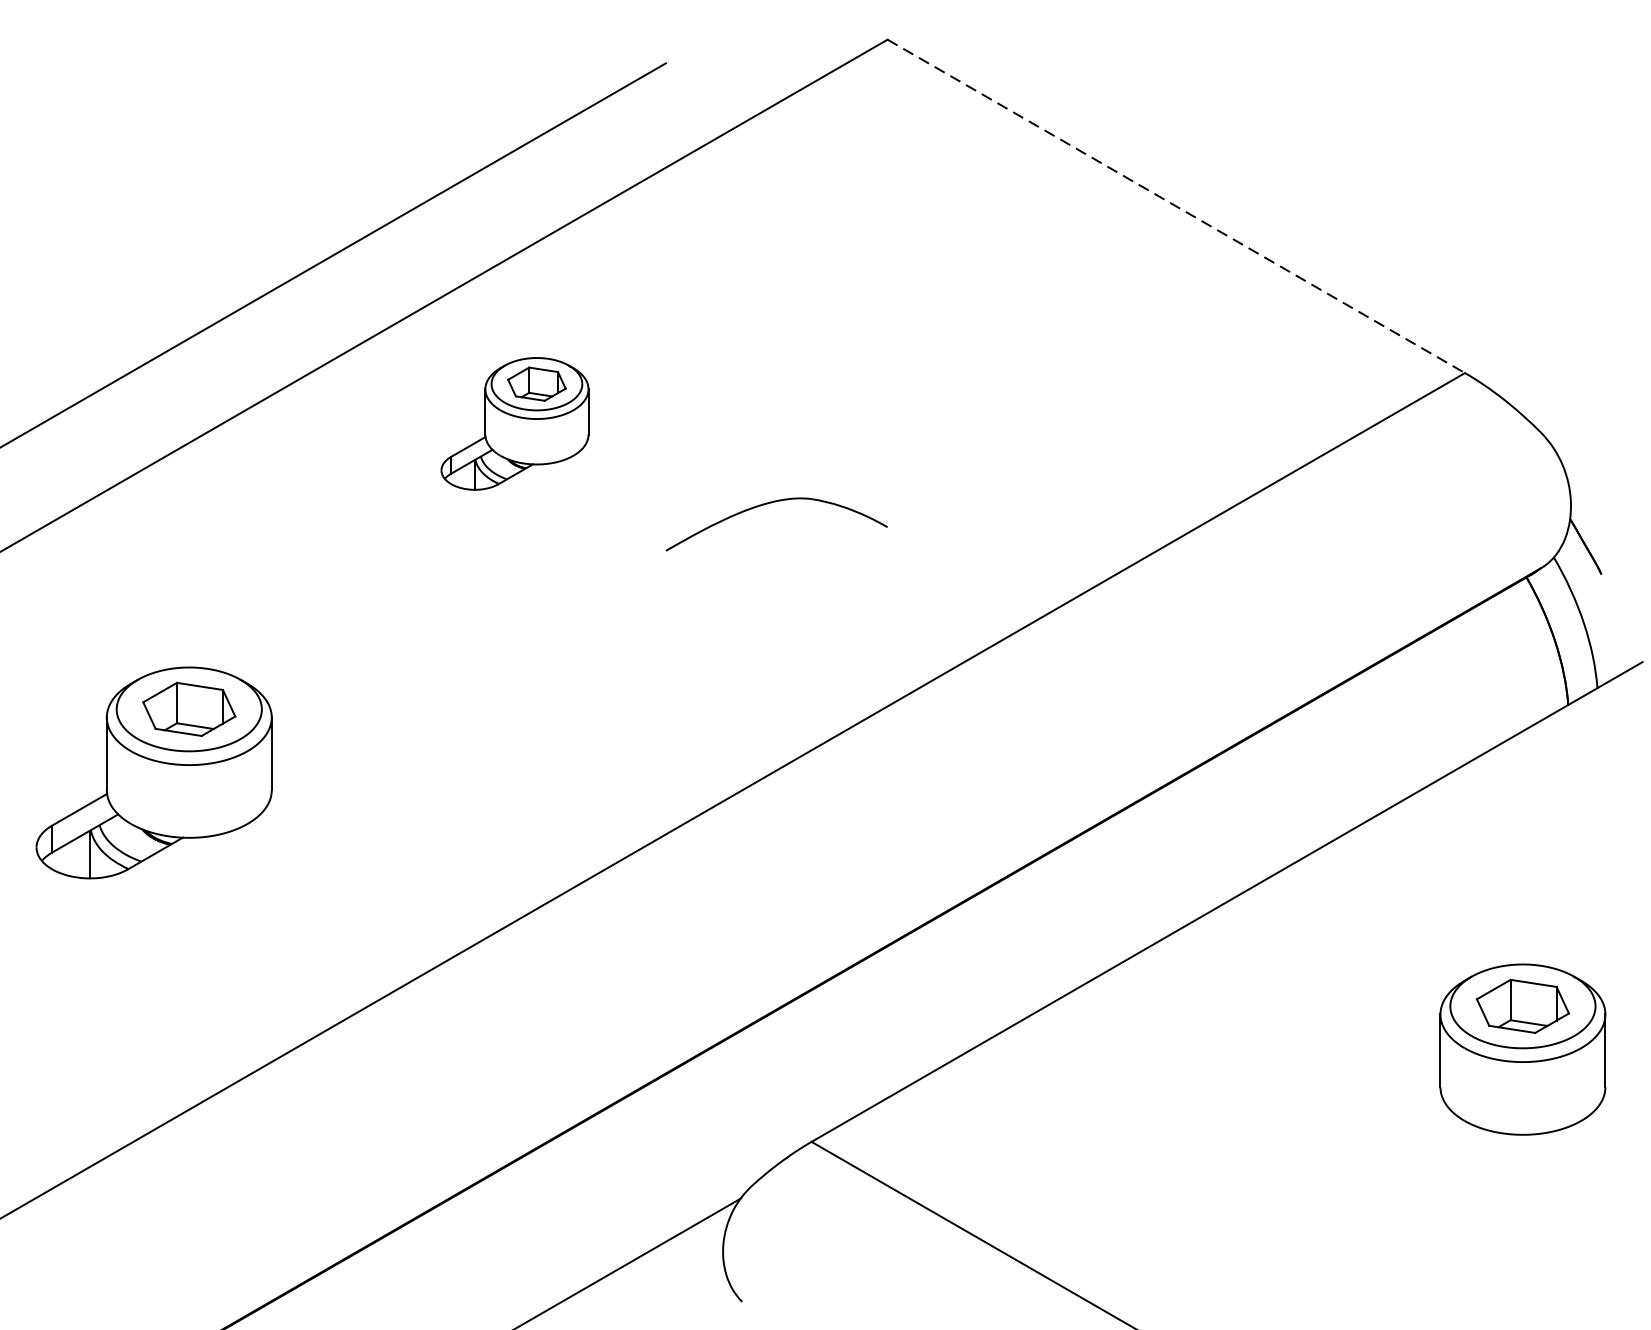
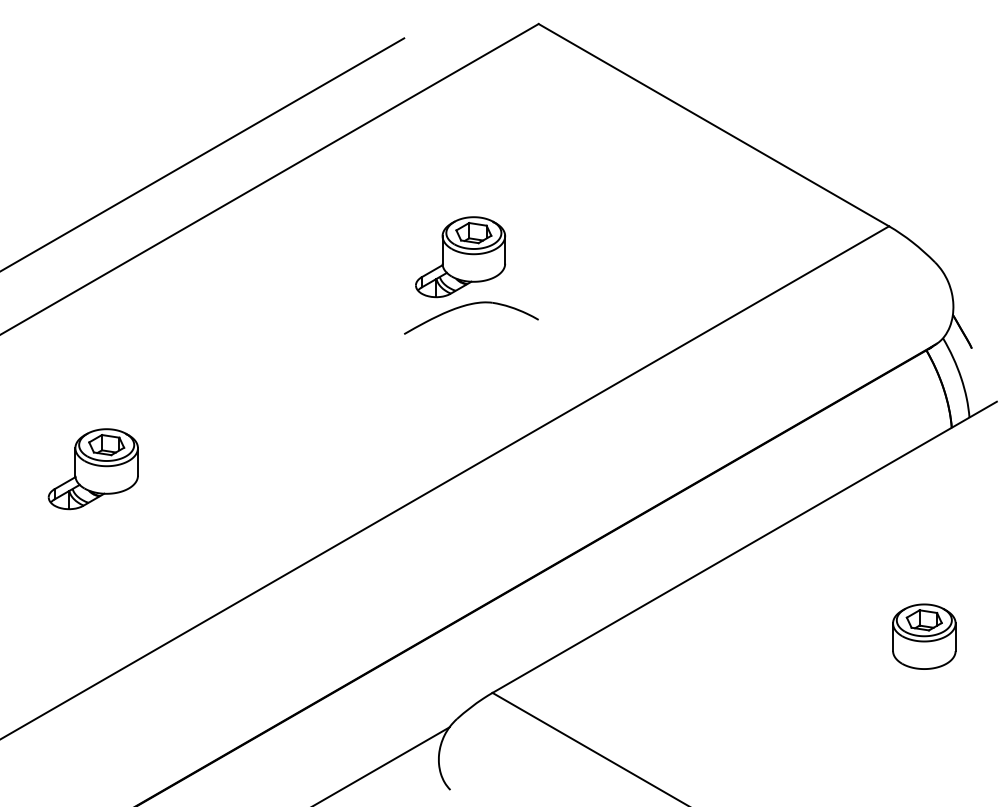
line: (1177, 206) -> (714, 125), dashed -> solid
part: (514, 424) -> (460, 257), moved
part: (152, 773) -> (92, 469), size x0.62
part: (1523, 1048) -> (924, 636), size x0.62

